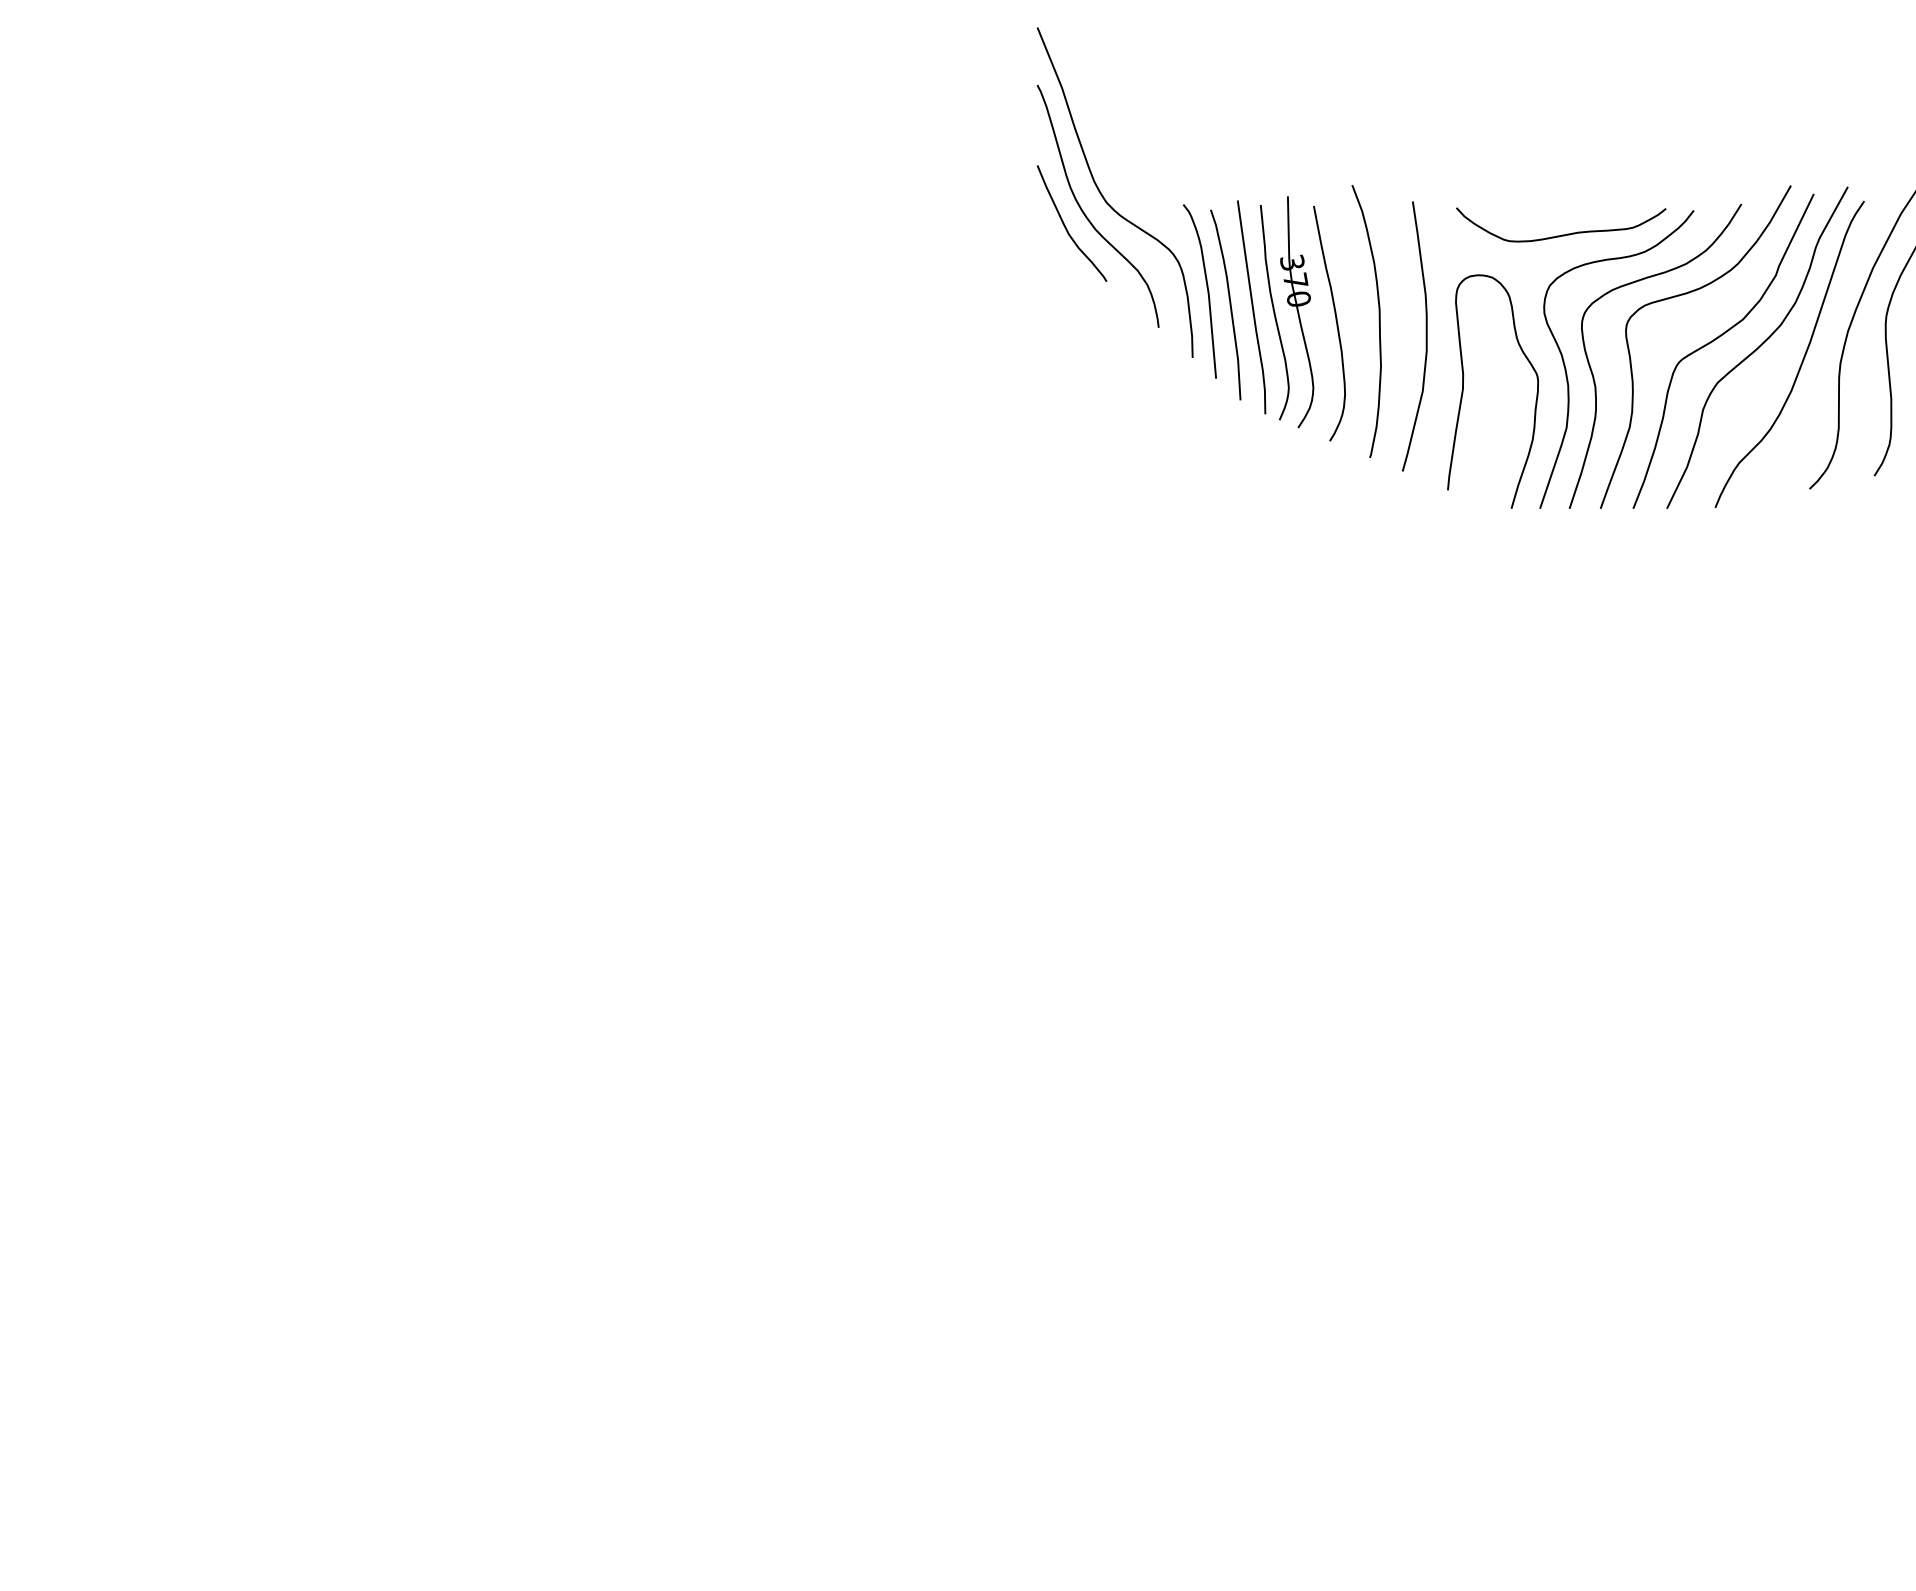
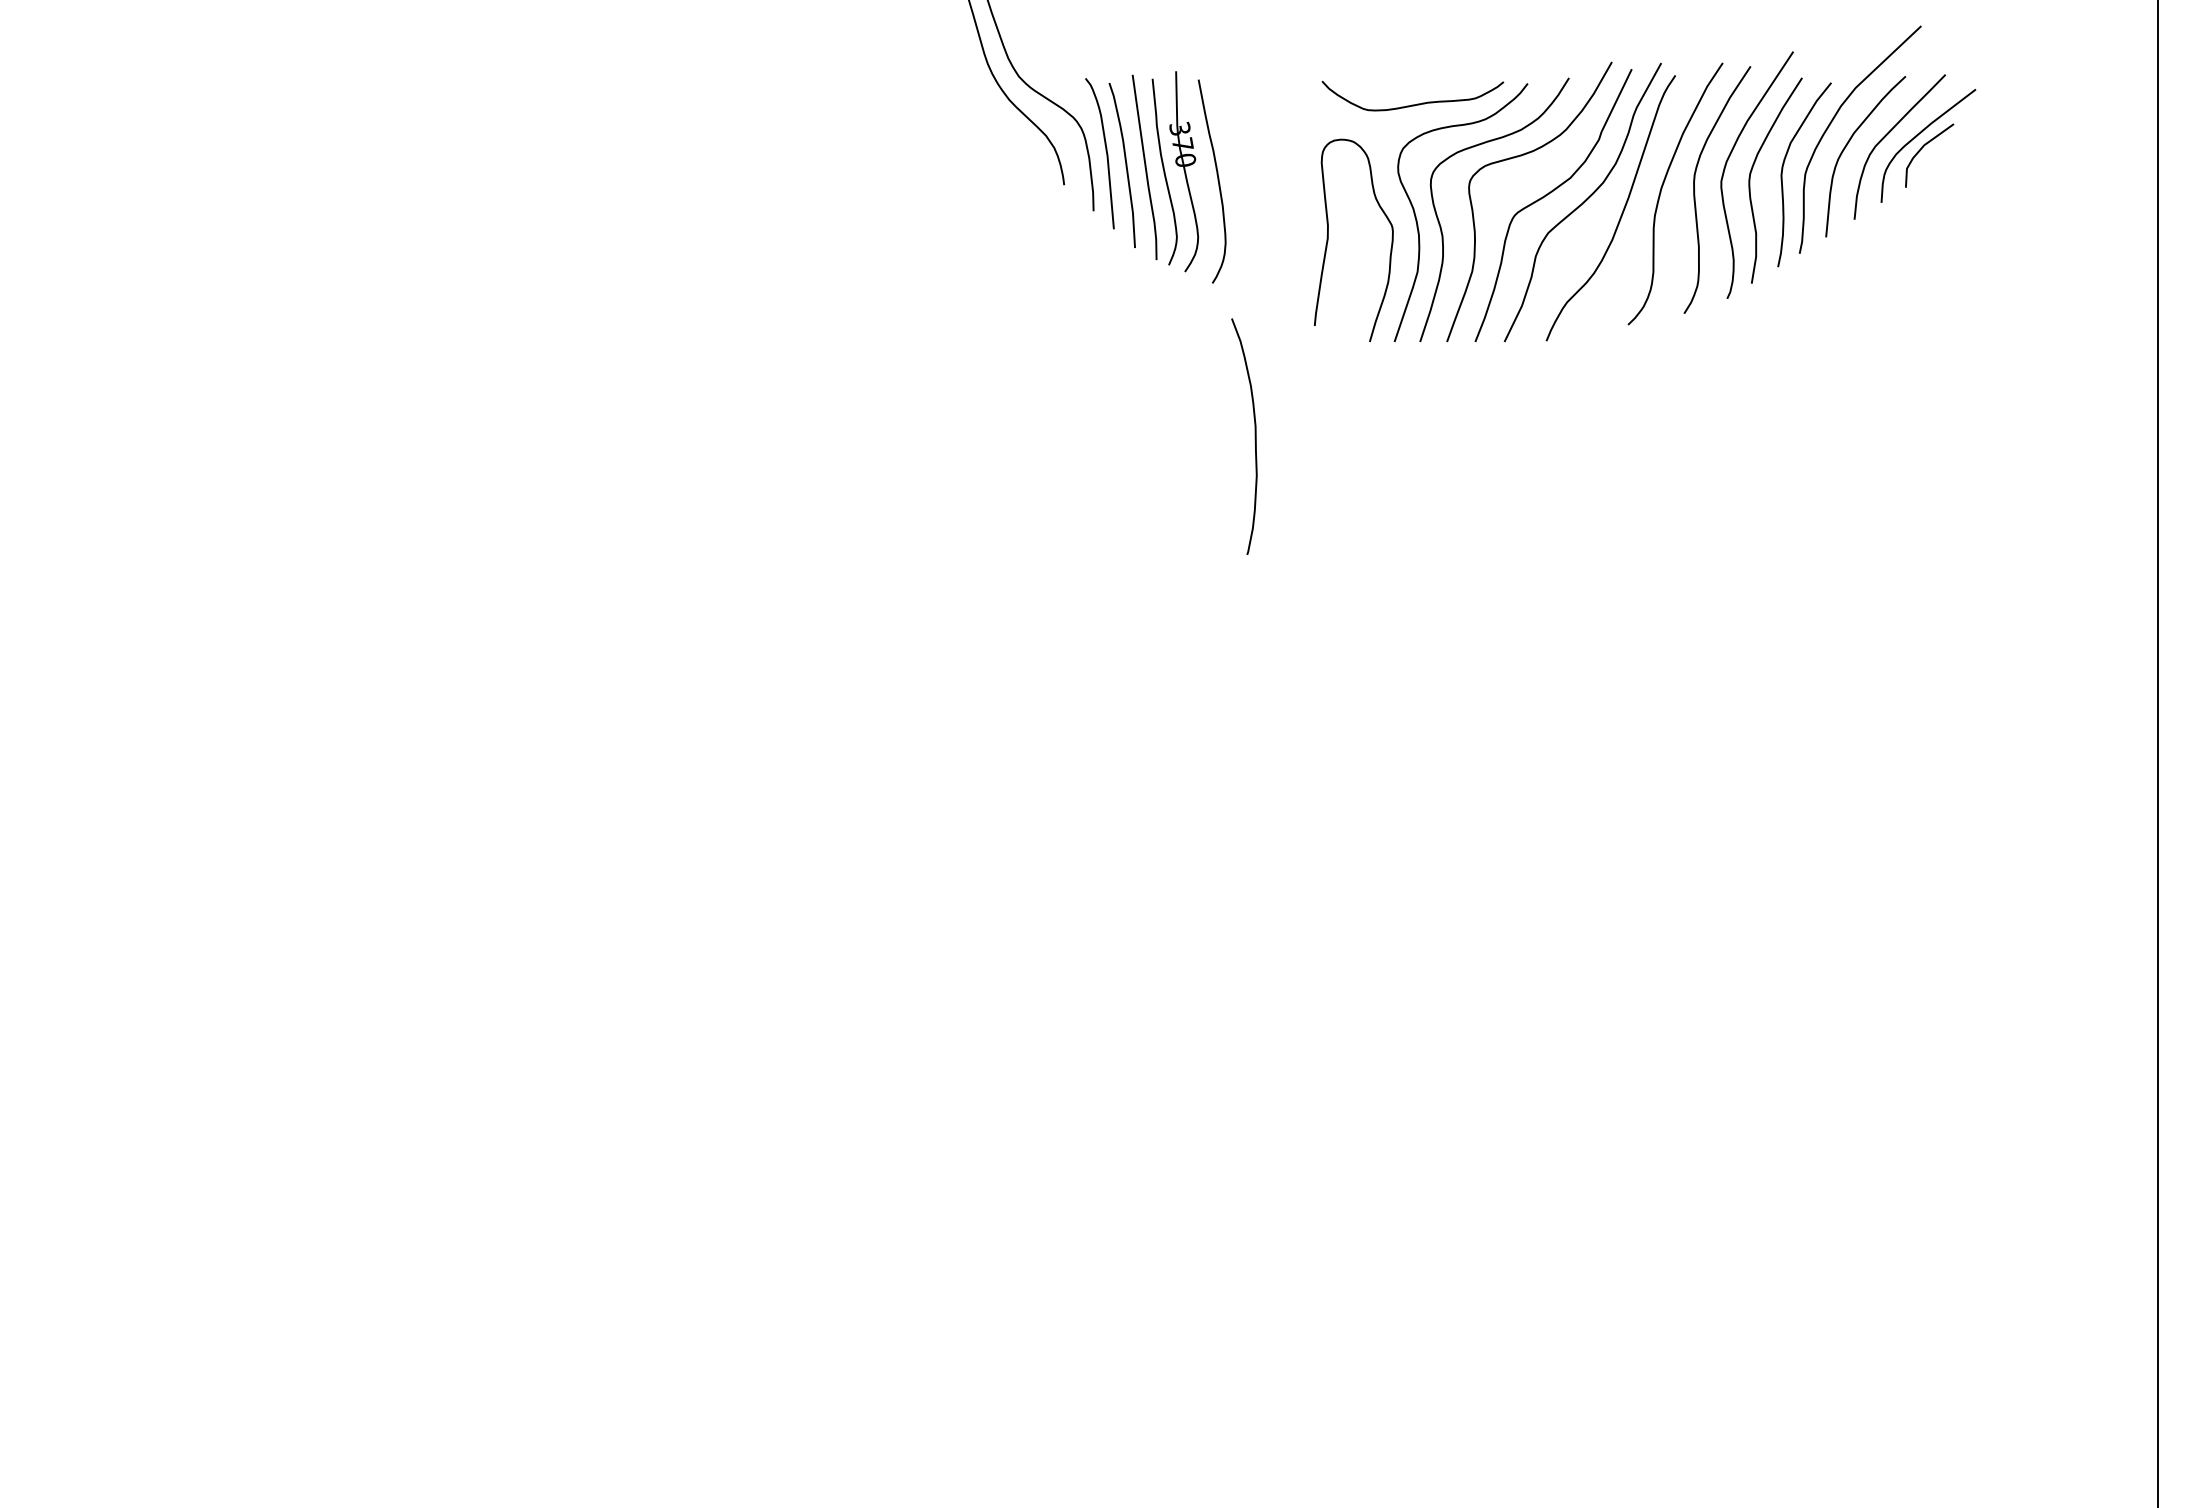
curve: (1065, 225) -> (983, 96), removed
curve: (1378, 321) -> (1254, 436), moved
curve: (1425, 336) -> (1295, 192), removed

